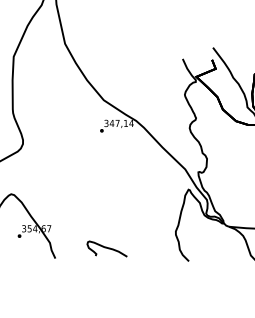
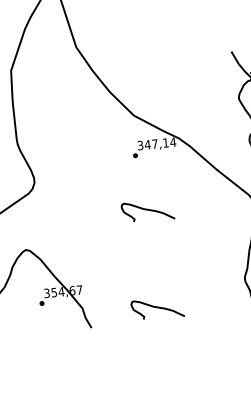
curve: (106, 173) -> (147, 210), added

